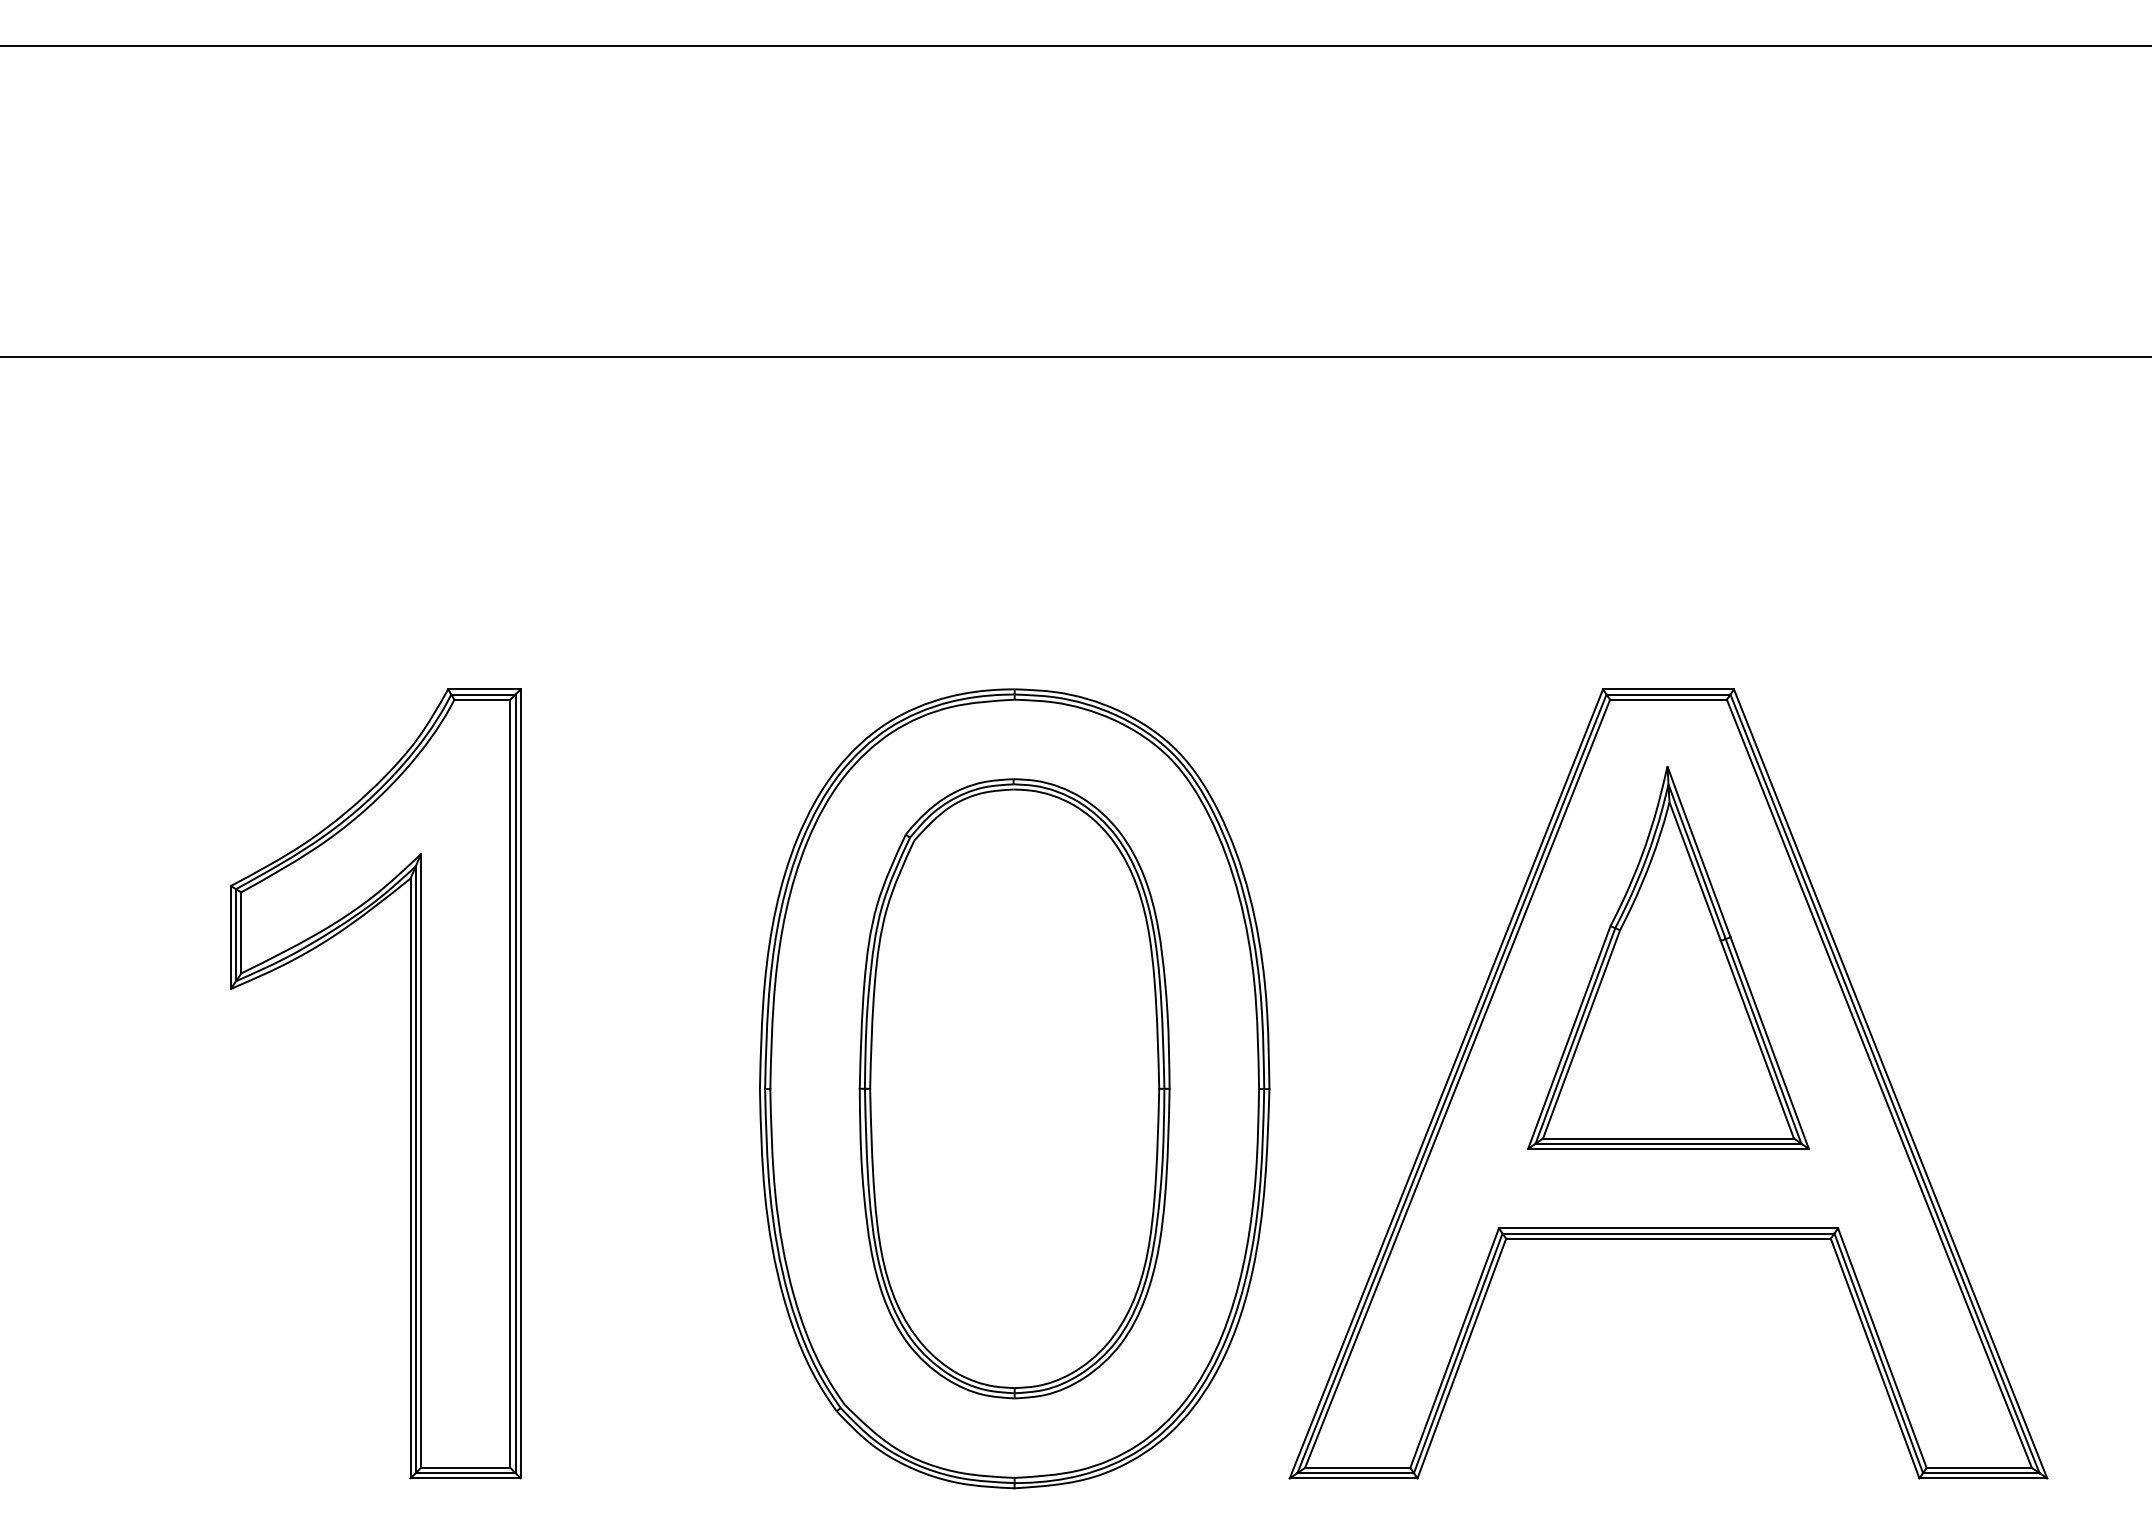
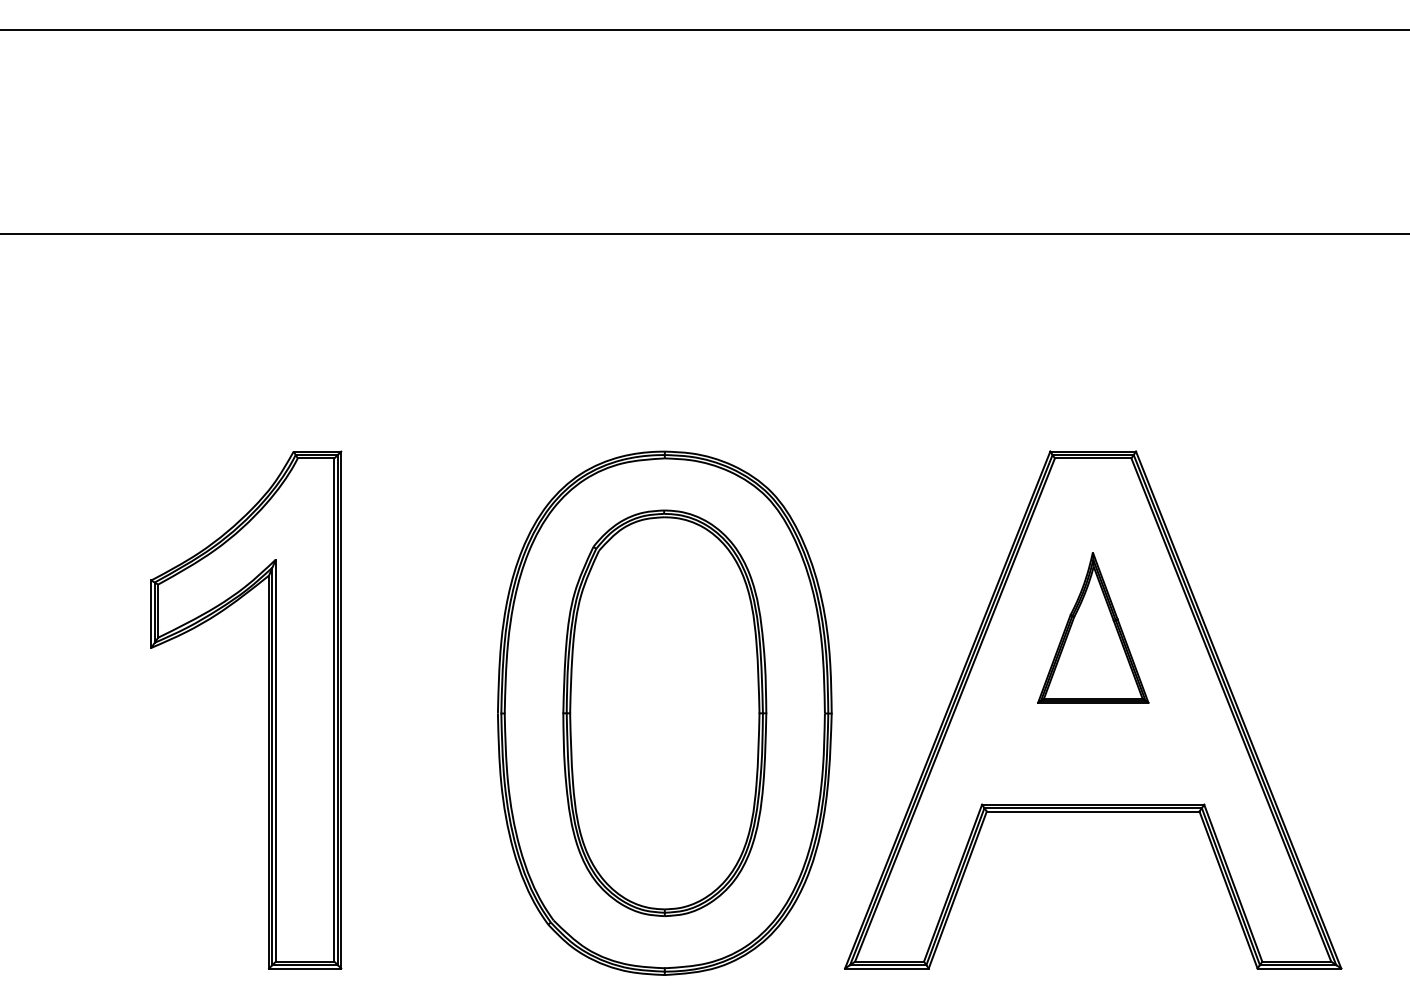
part: (1669, 957) -> (1093, 627), size x0.6

